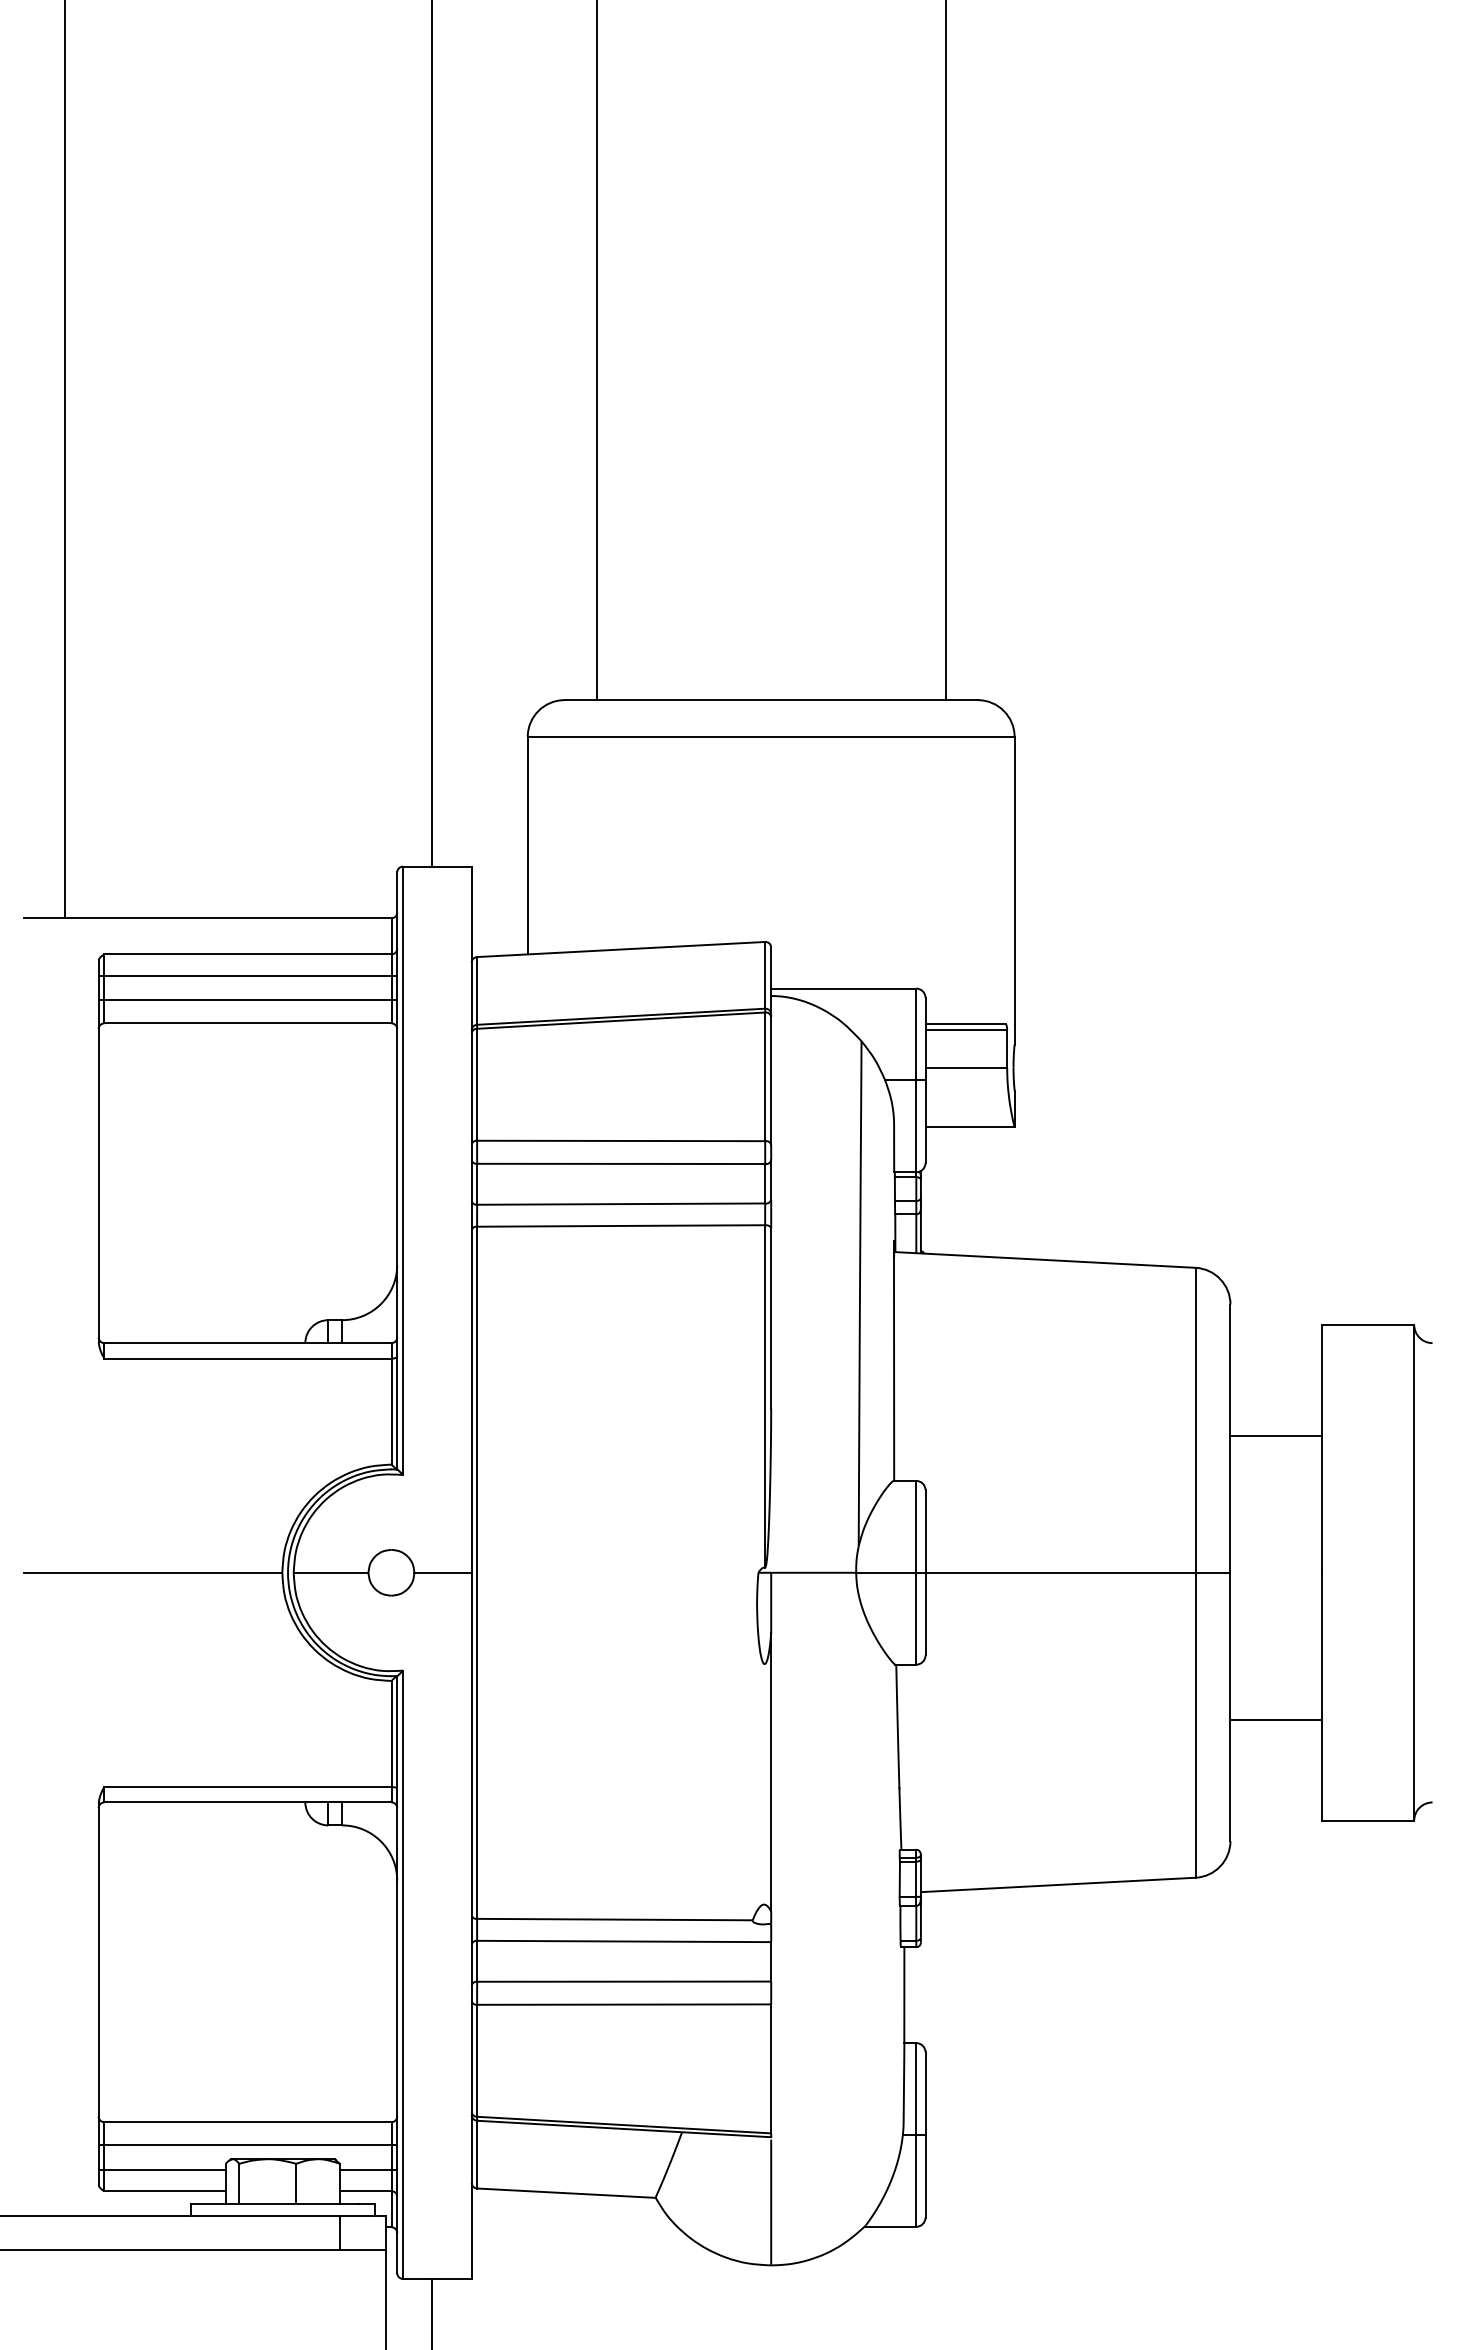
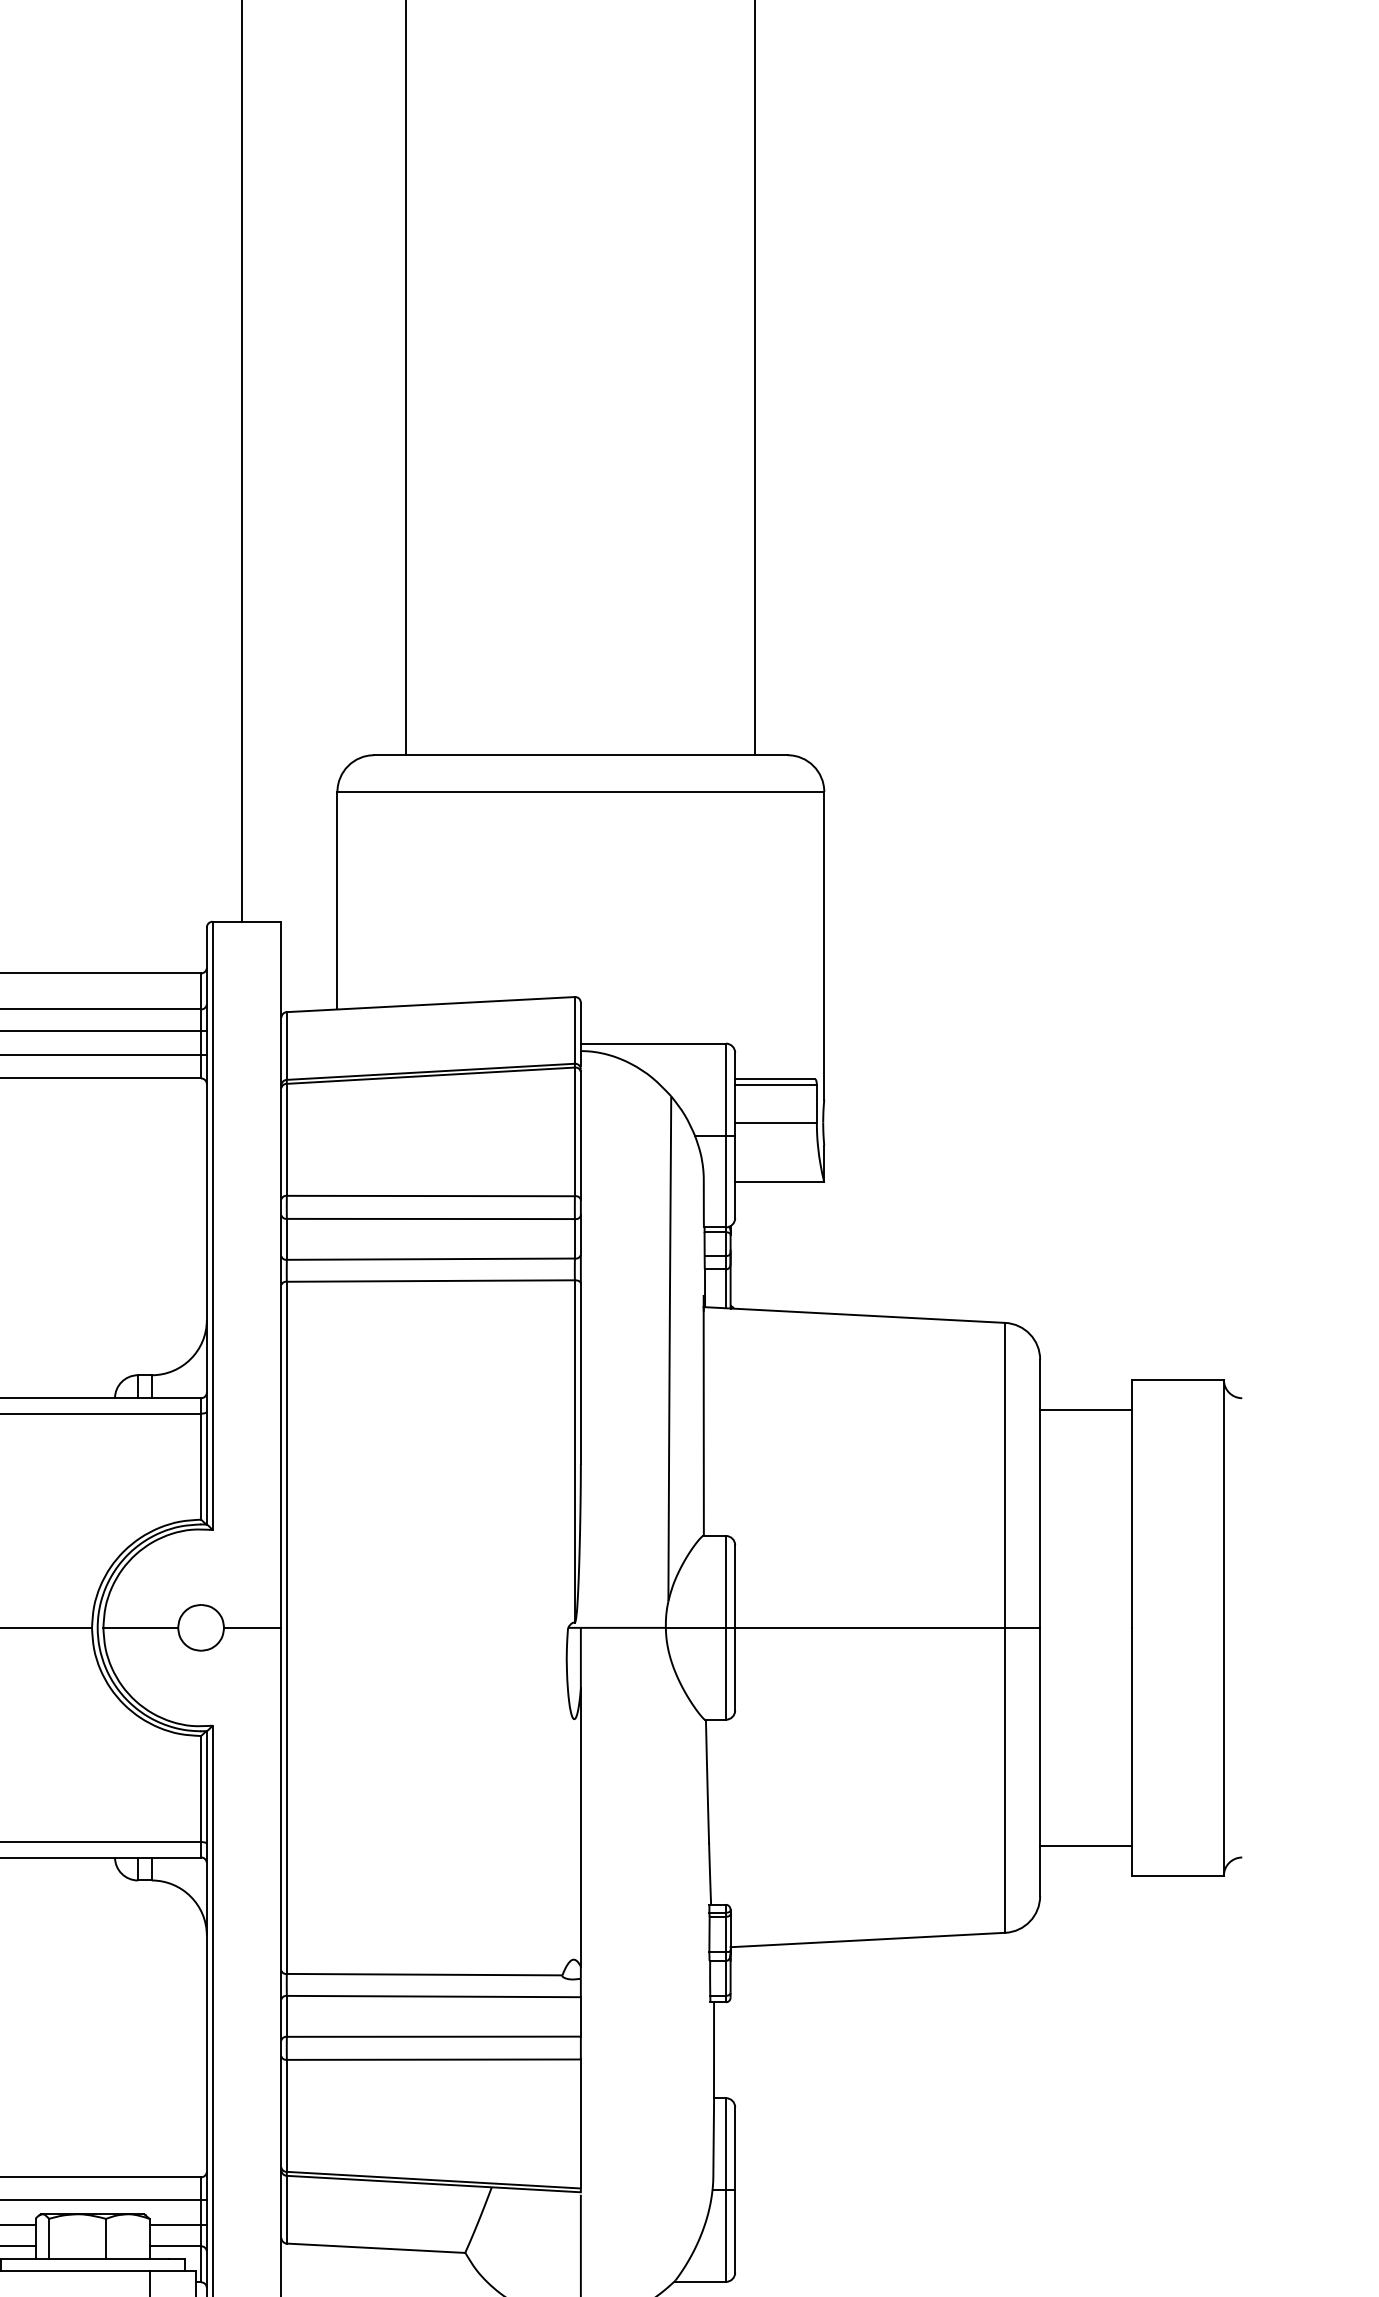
line: (1276, 1435) -> (1086, 1409), moved
line: (1276, 1719) -> (1086, 1845), moved

